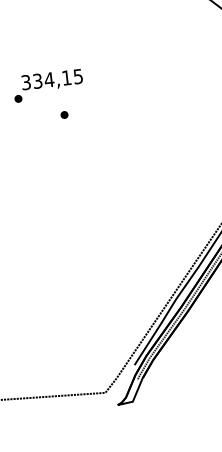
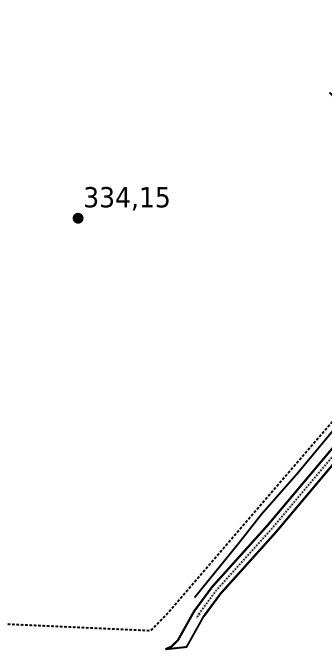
part: (64, 114) -> (137, 246), removed

